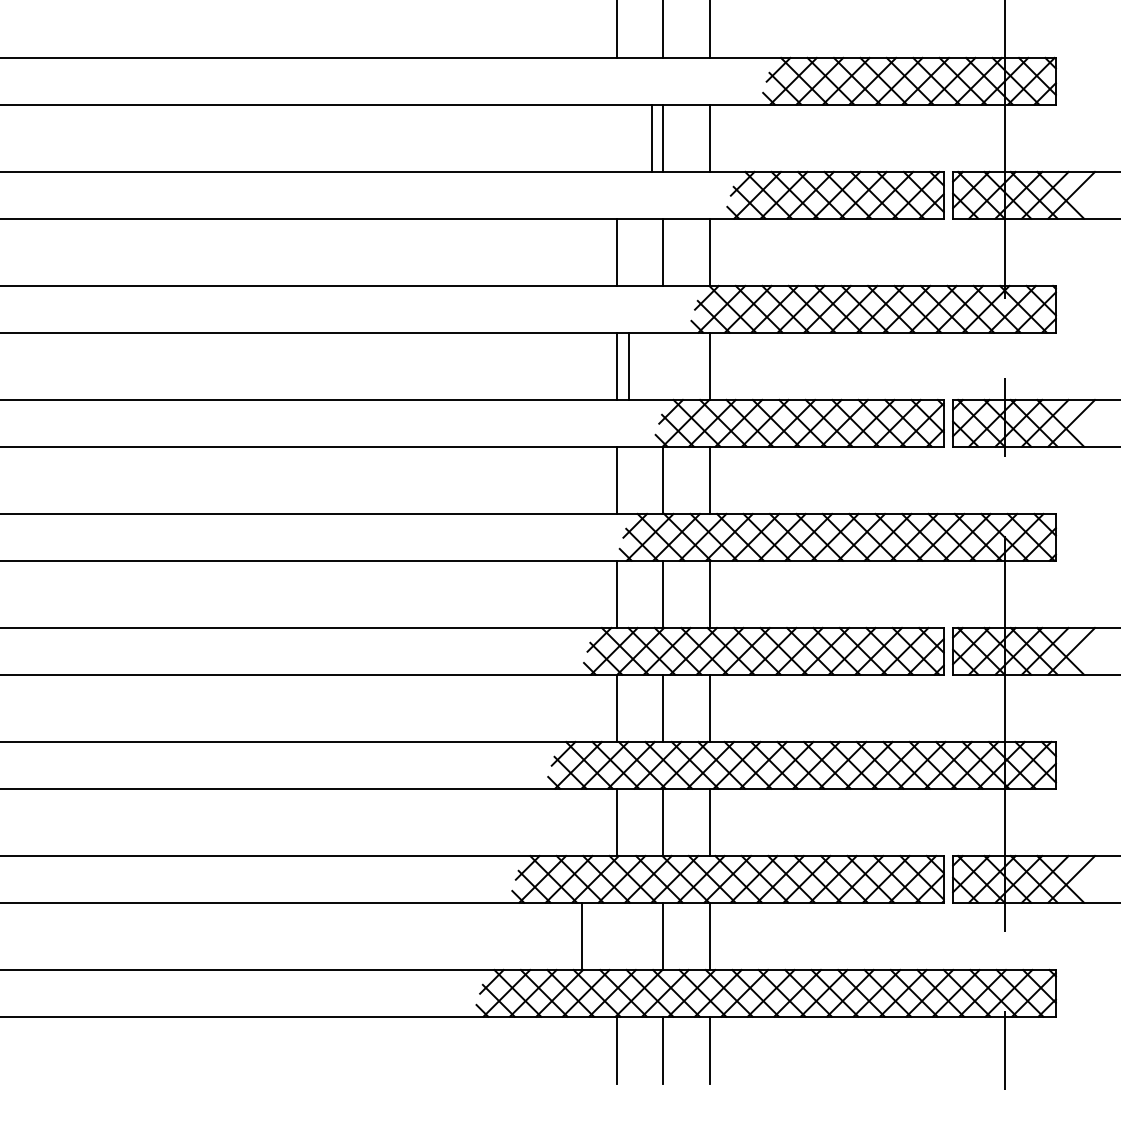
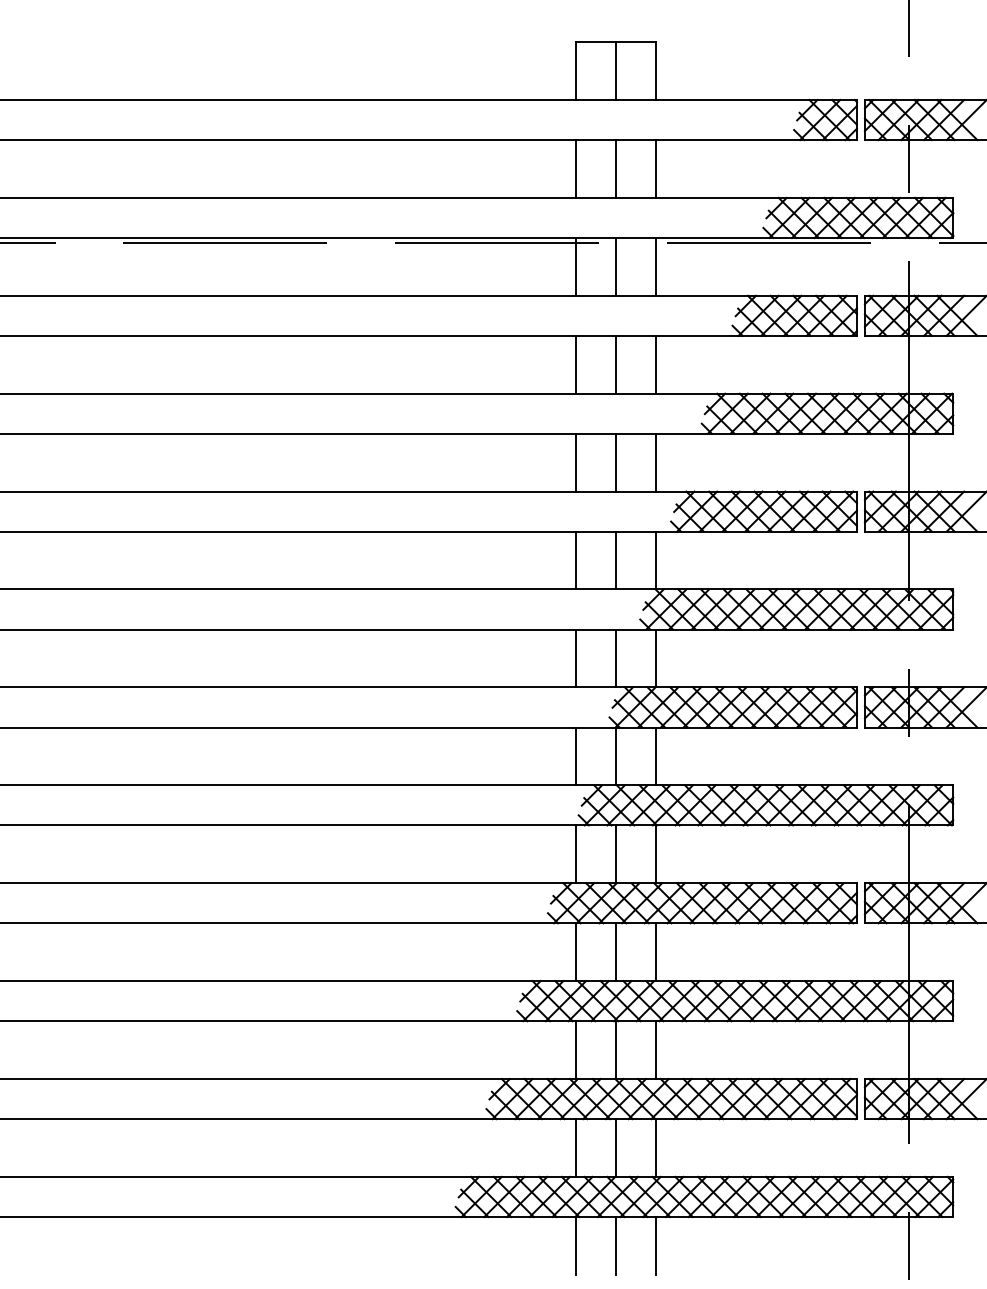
line: (652, 138) -> (576, 462), moved
line: (628, 366) -> (616, 658), moved
line: (582, 935) -> (576, 1147), moved

